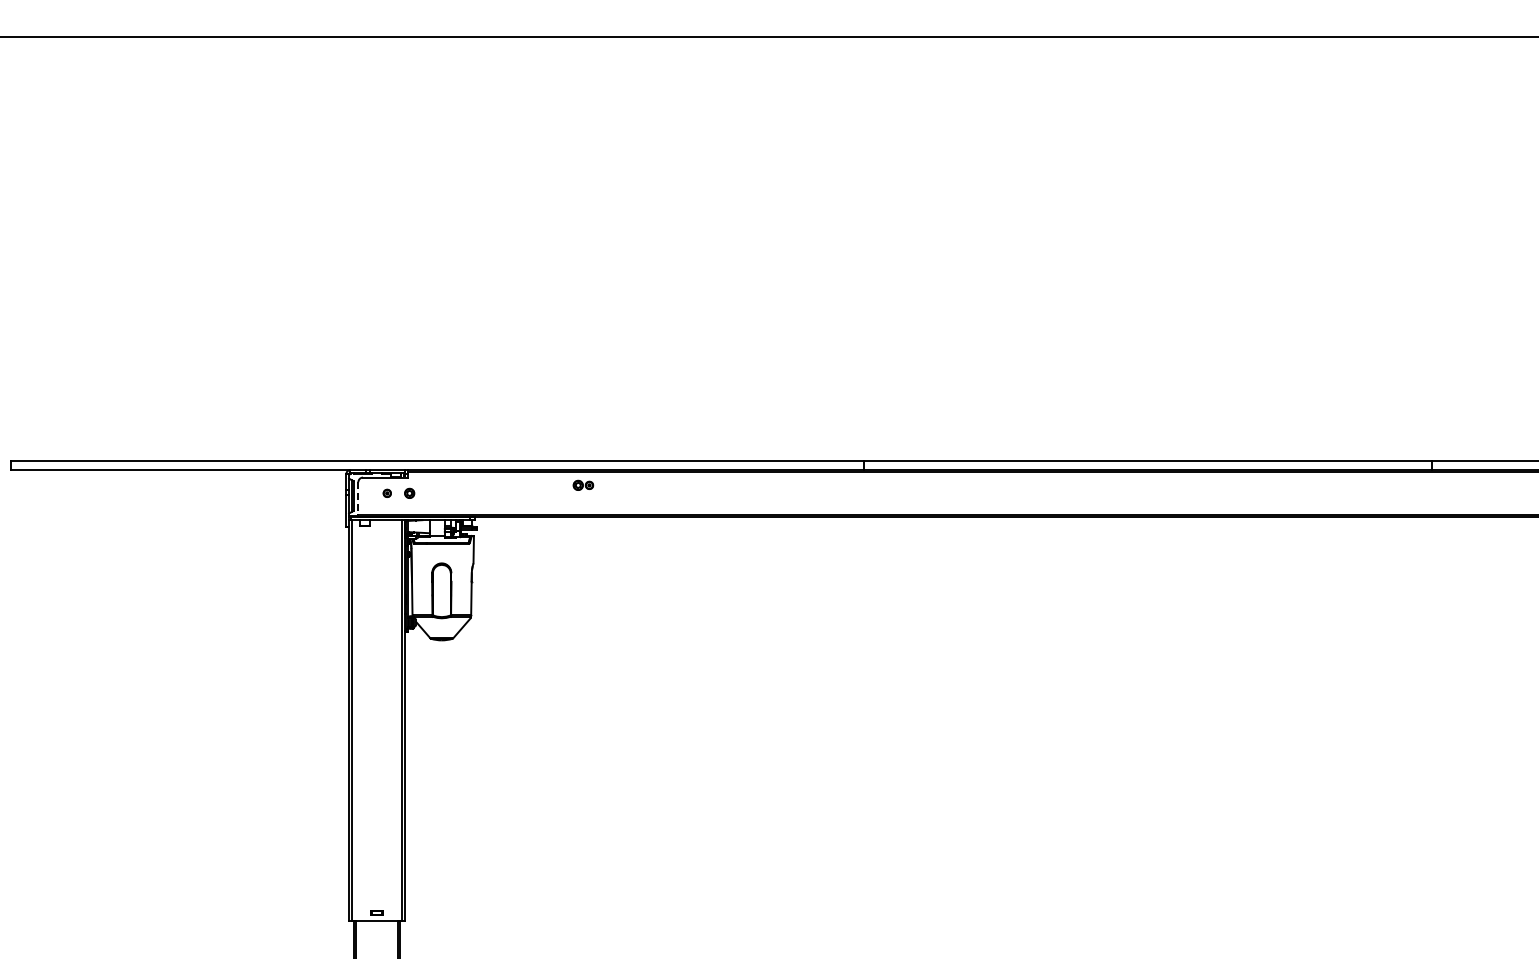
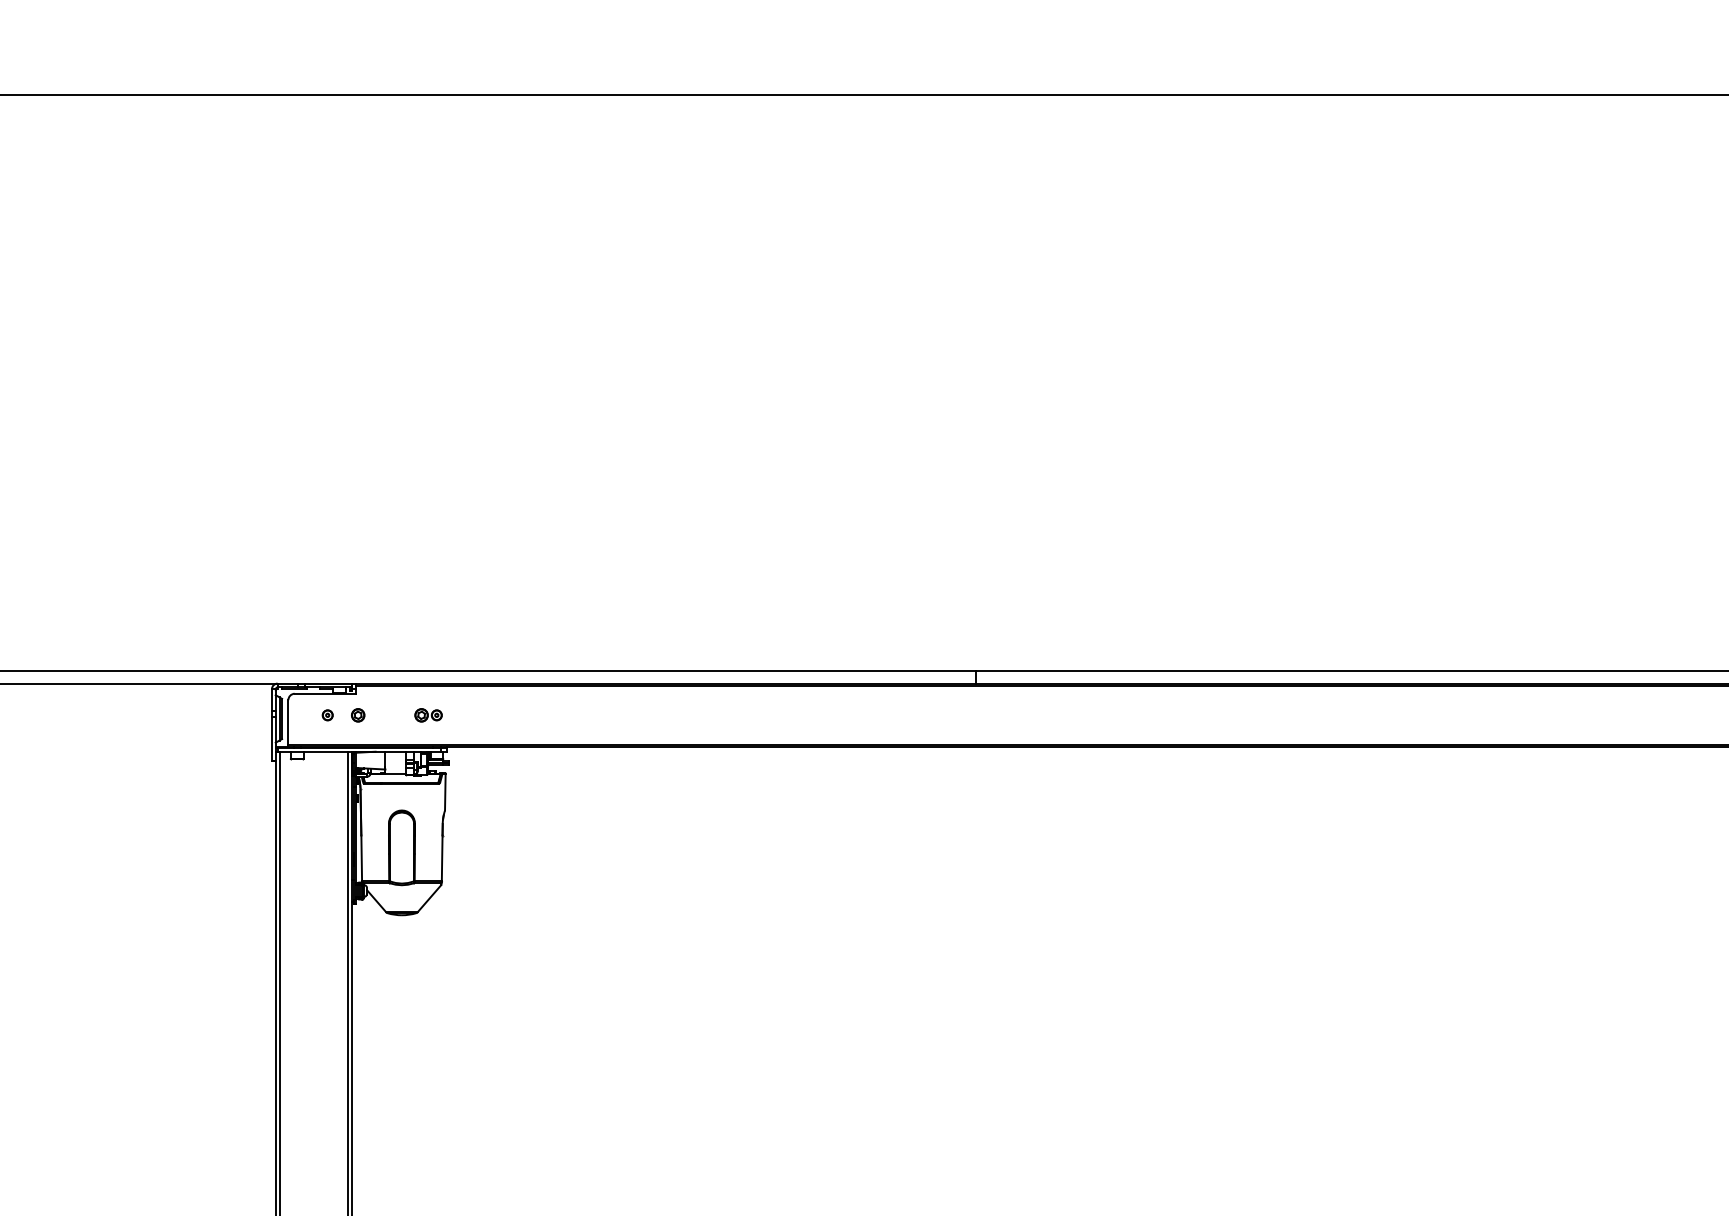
part: (583, 484) -> (428, 714), moved
line: (358, 499) -> (288, 723), dashed -> solid

